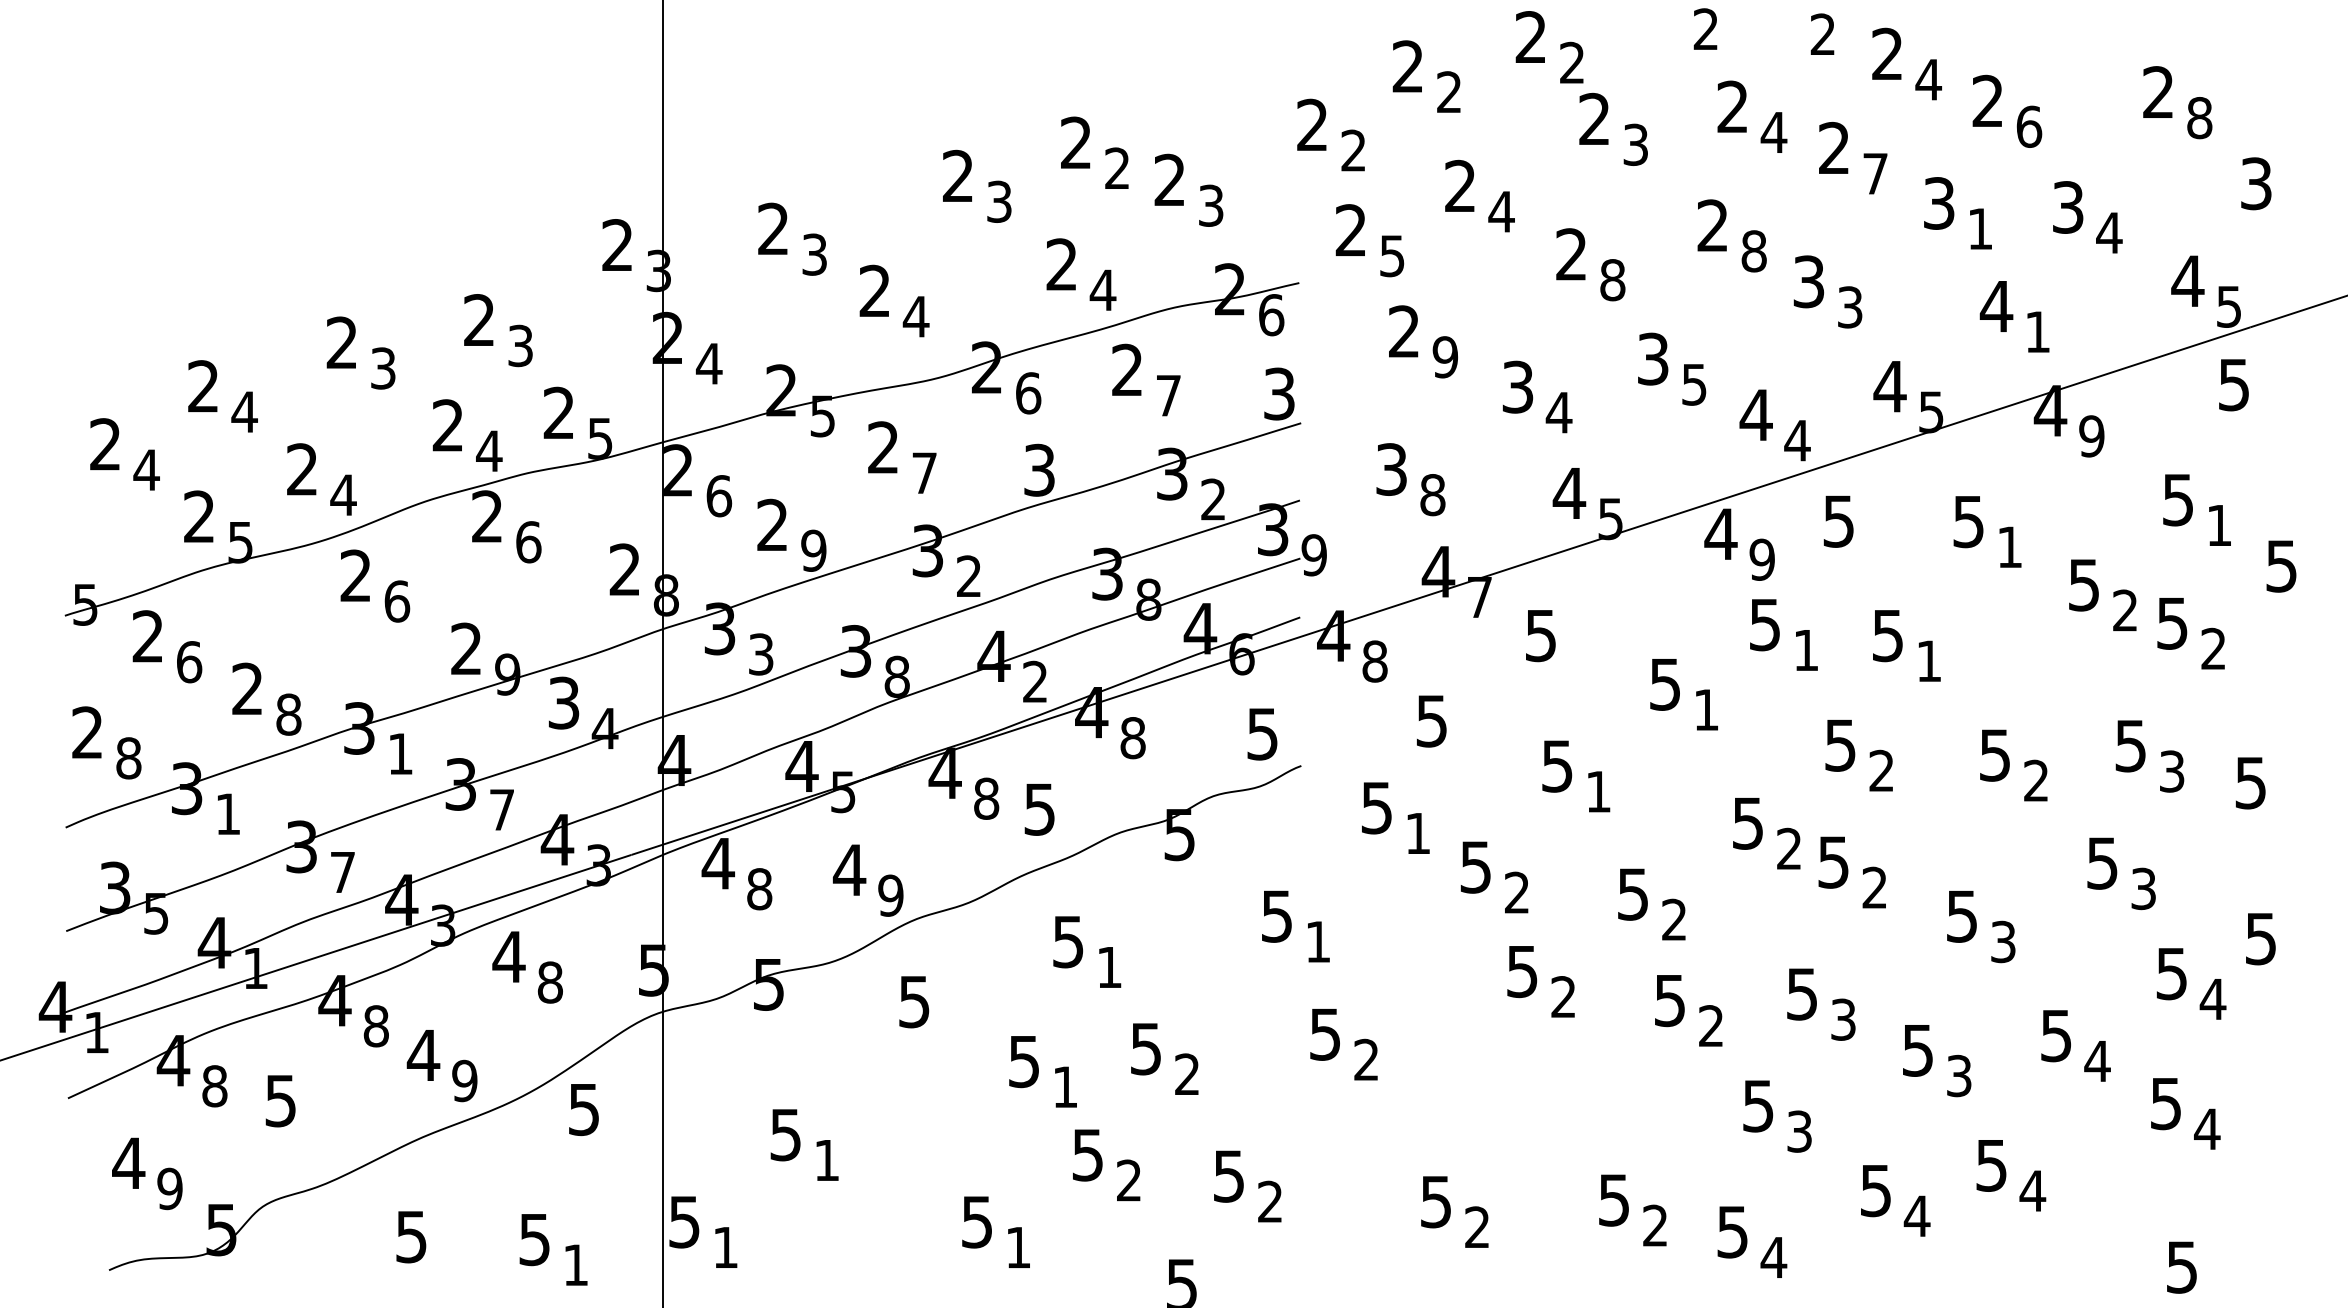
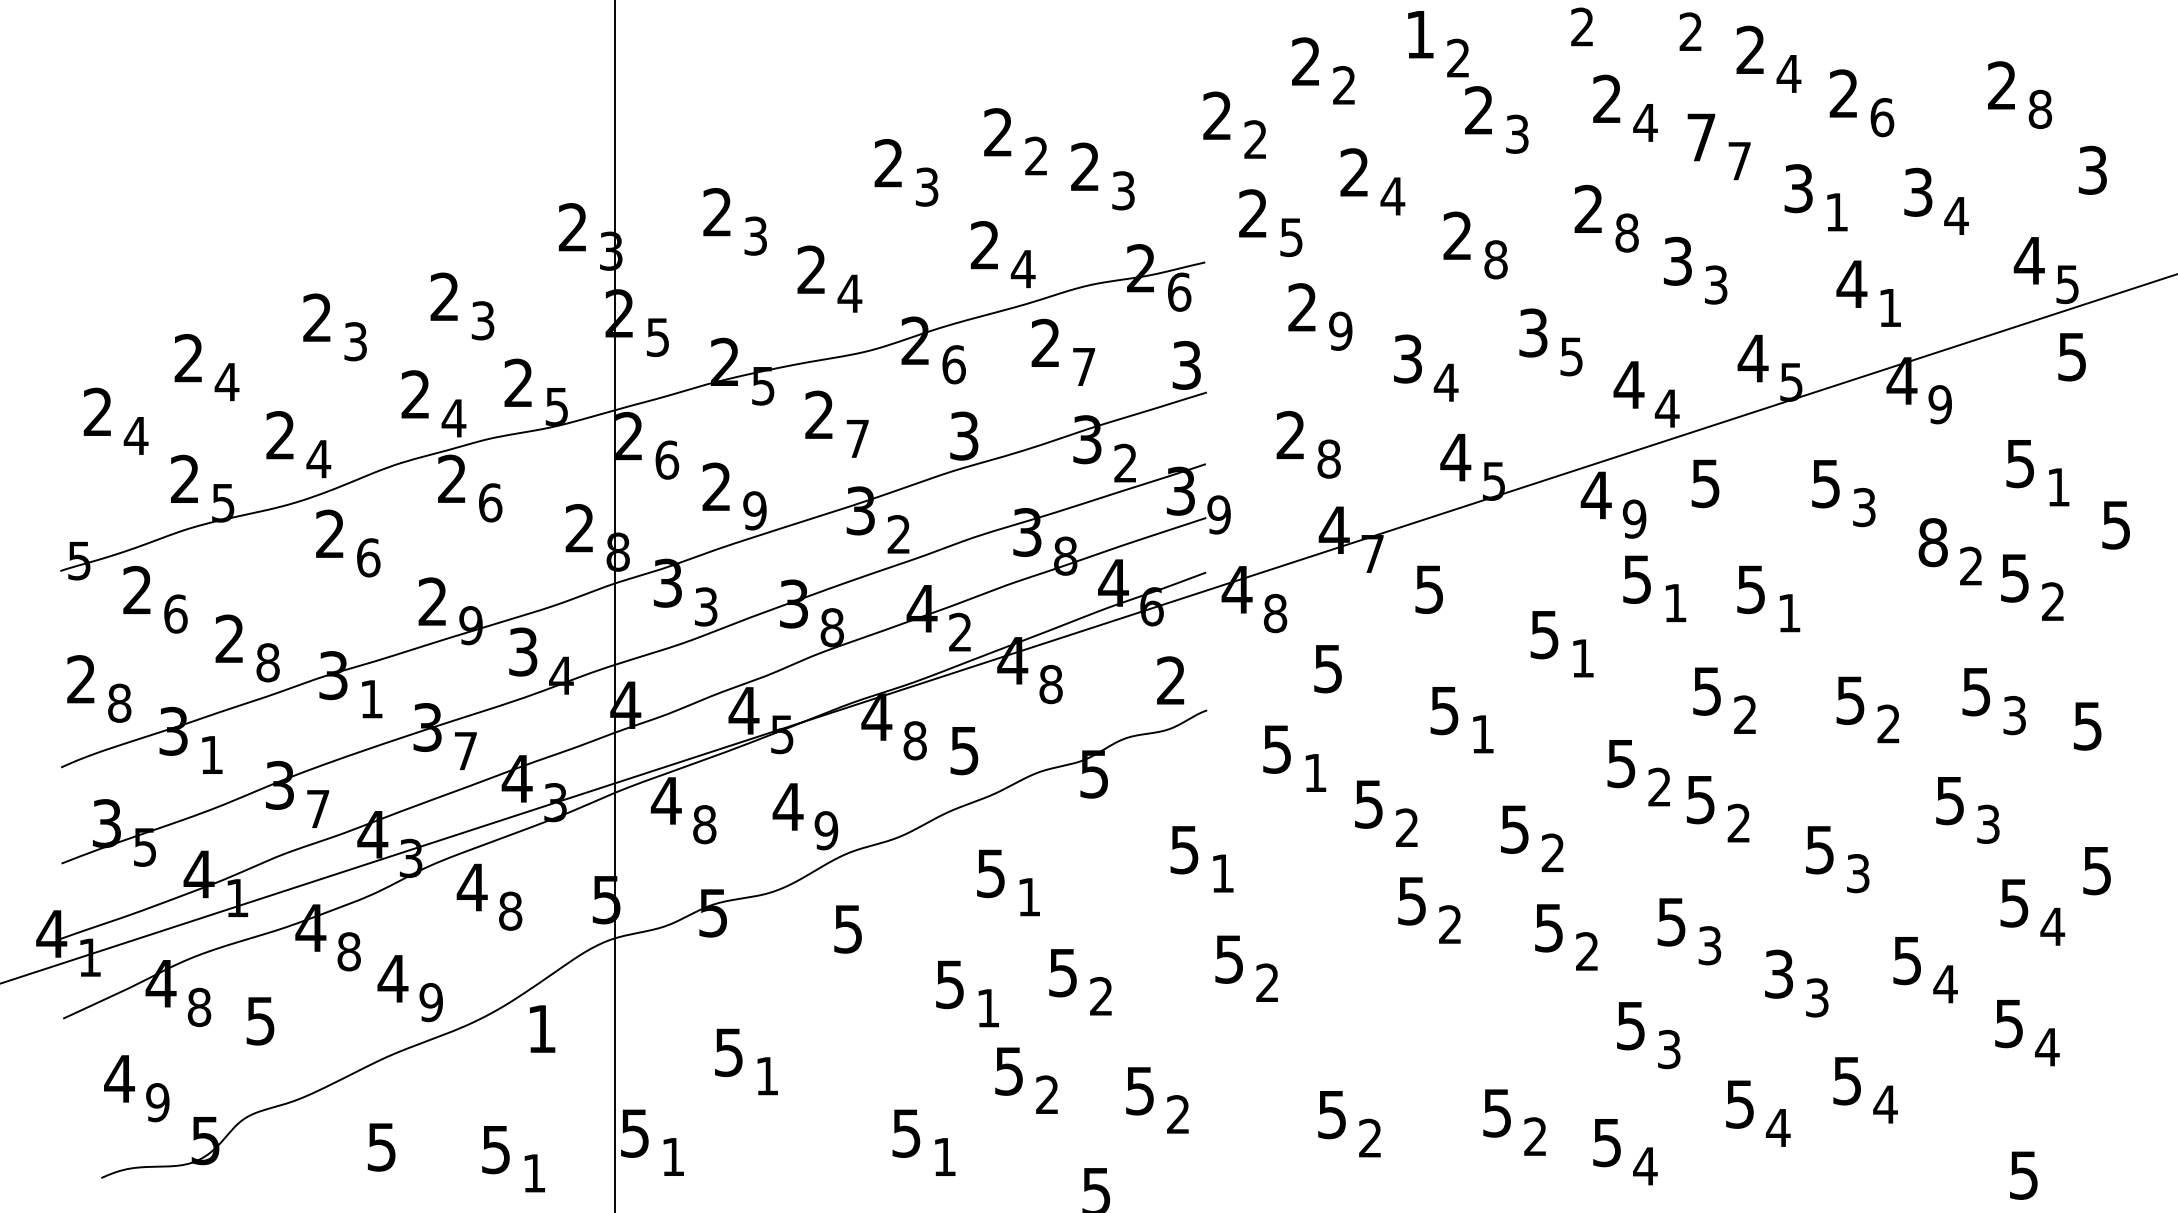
text: (1530, 37) -> (1419, 34), 2 -> 1
text: (1834, 148) -> (1701, 137), 2 -> 7
text: (708, 363) -> (657, 337), 4 -> 5
text: (1391, 469) -> (1290, 435), 3 -> 2
text: (2010, 547) -> (1864, 507), 1 -> 3
text: (2083, 584) -> (1932, 542), 5 -> 8
text: (1261, 733) -> (1170, 680), 5 -> 2
text: (1918, 1049) -> (1779, 973), 5 -> 3
text: (583, 1110) -> (541, 1029), 5 -> 1

